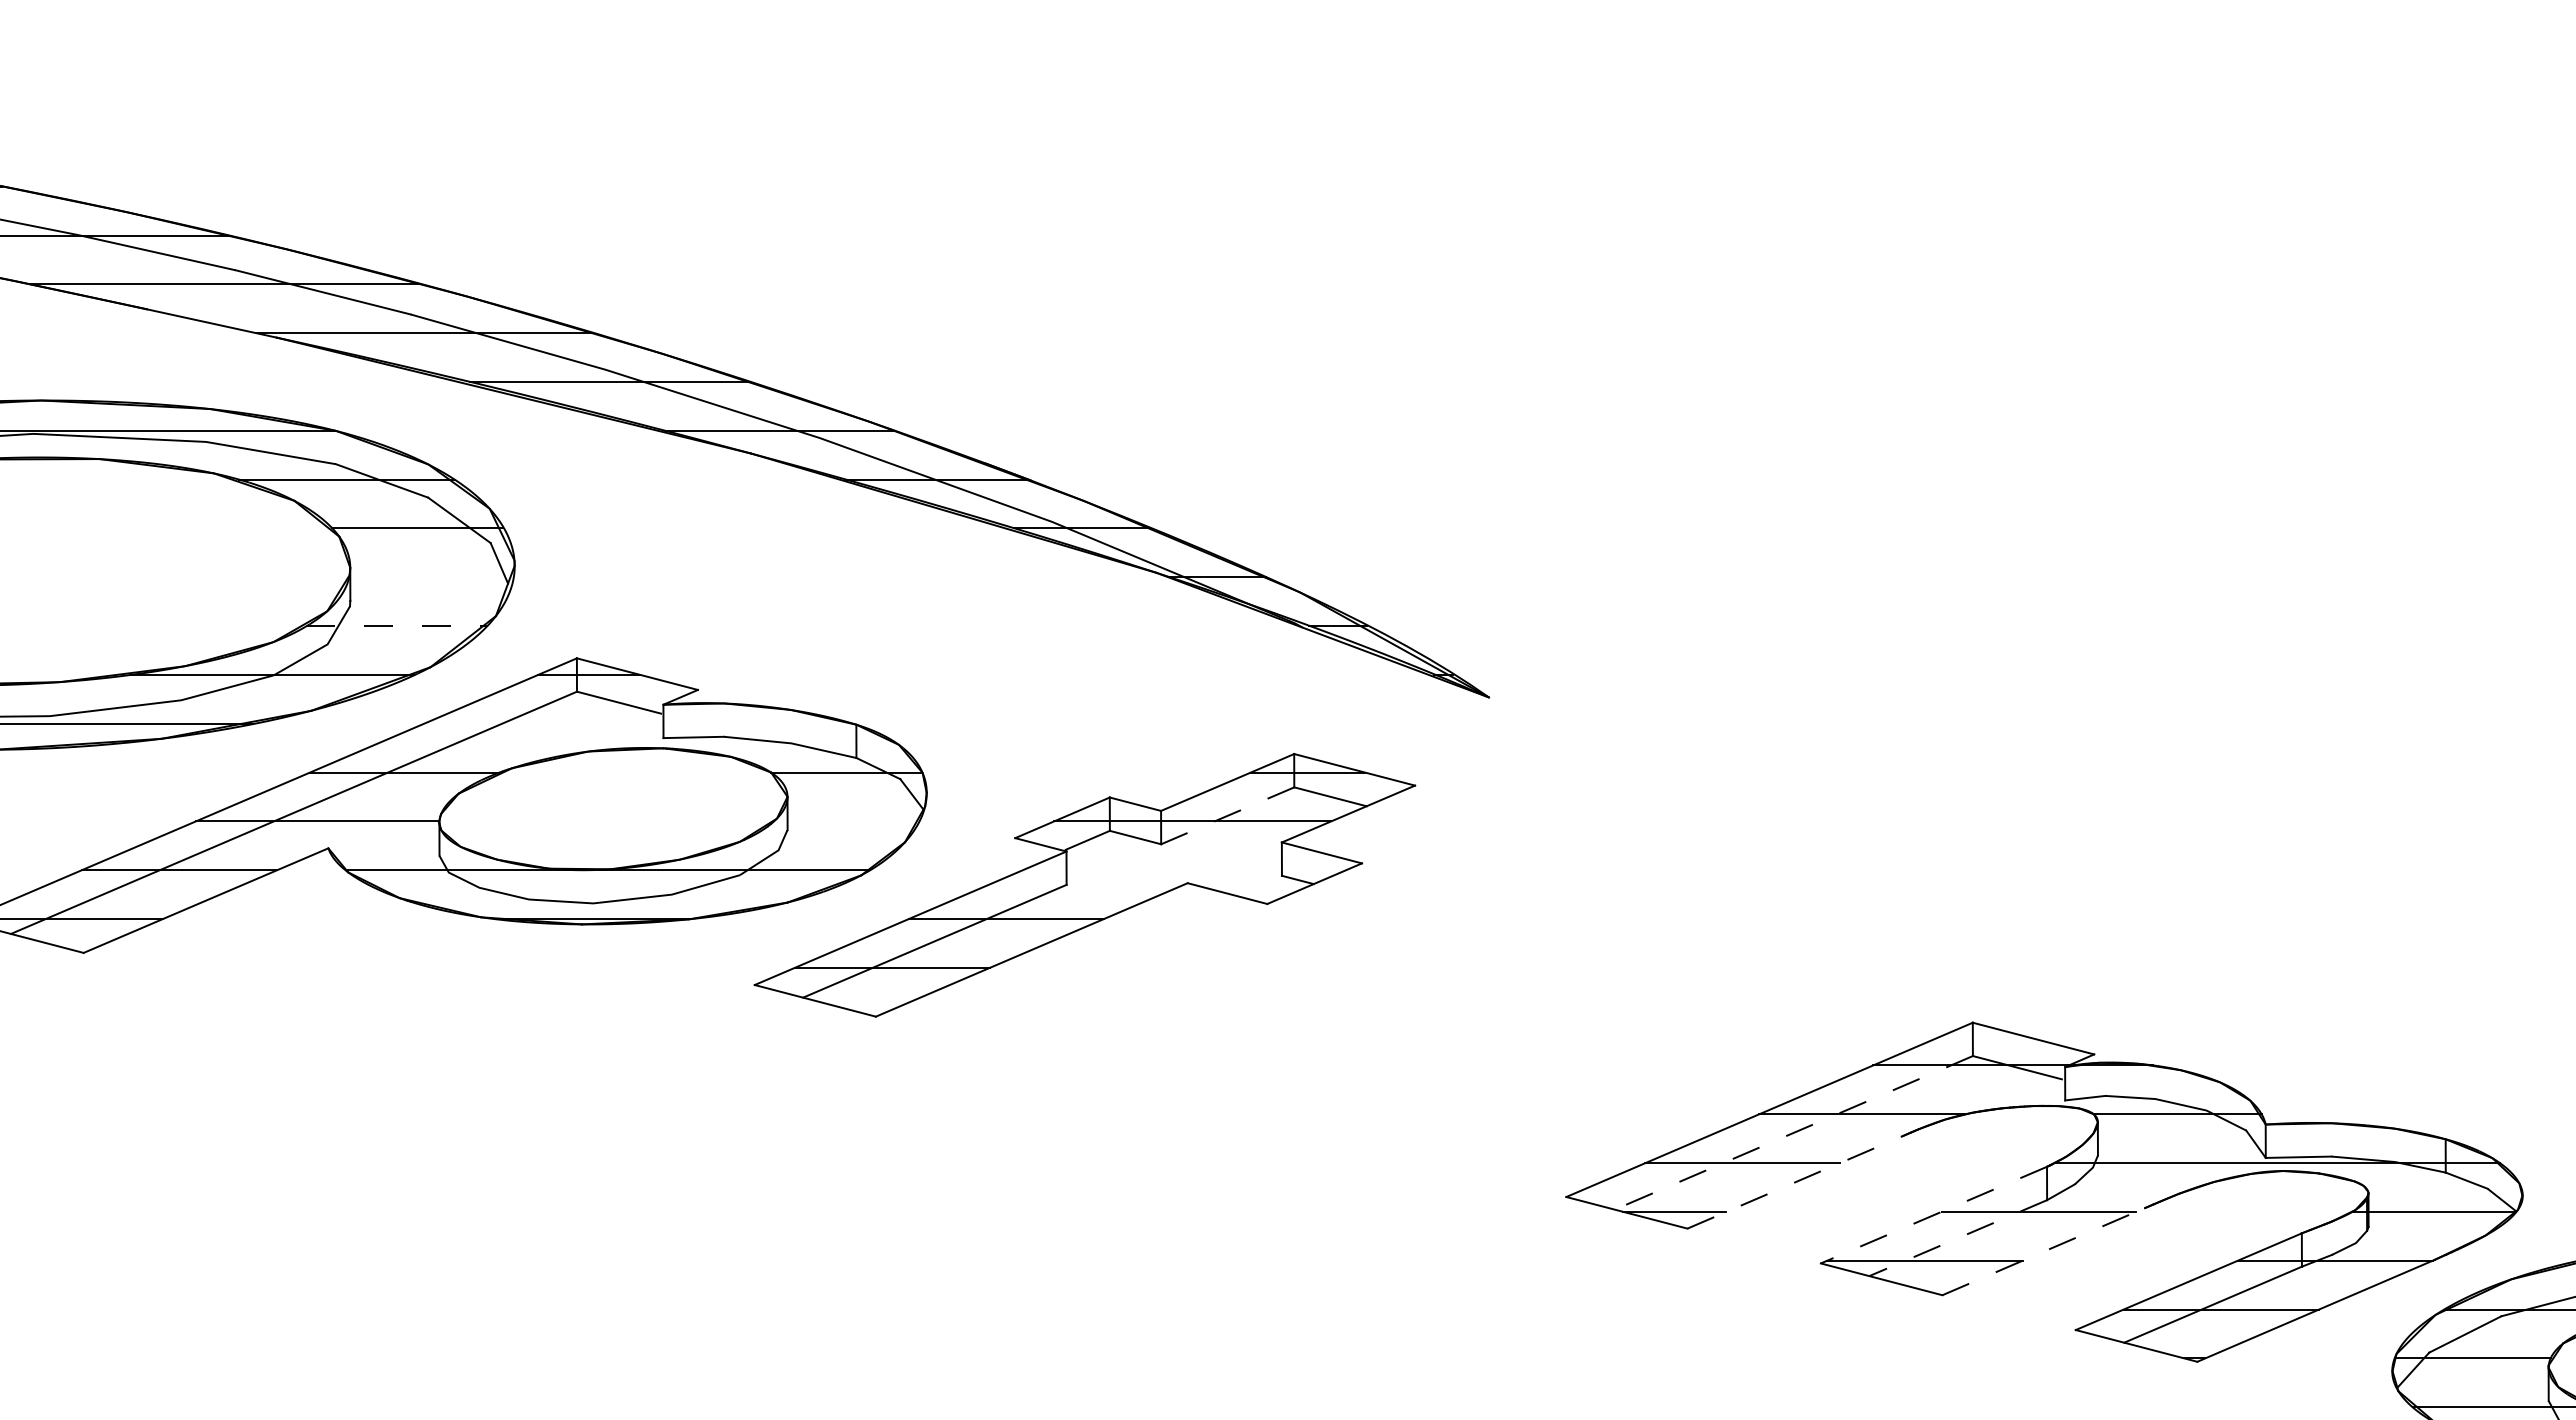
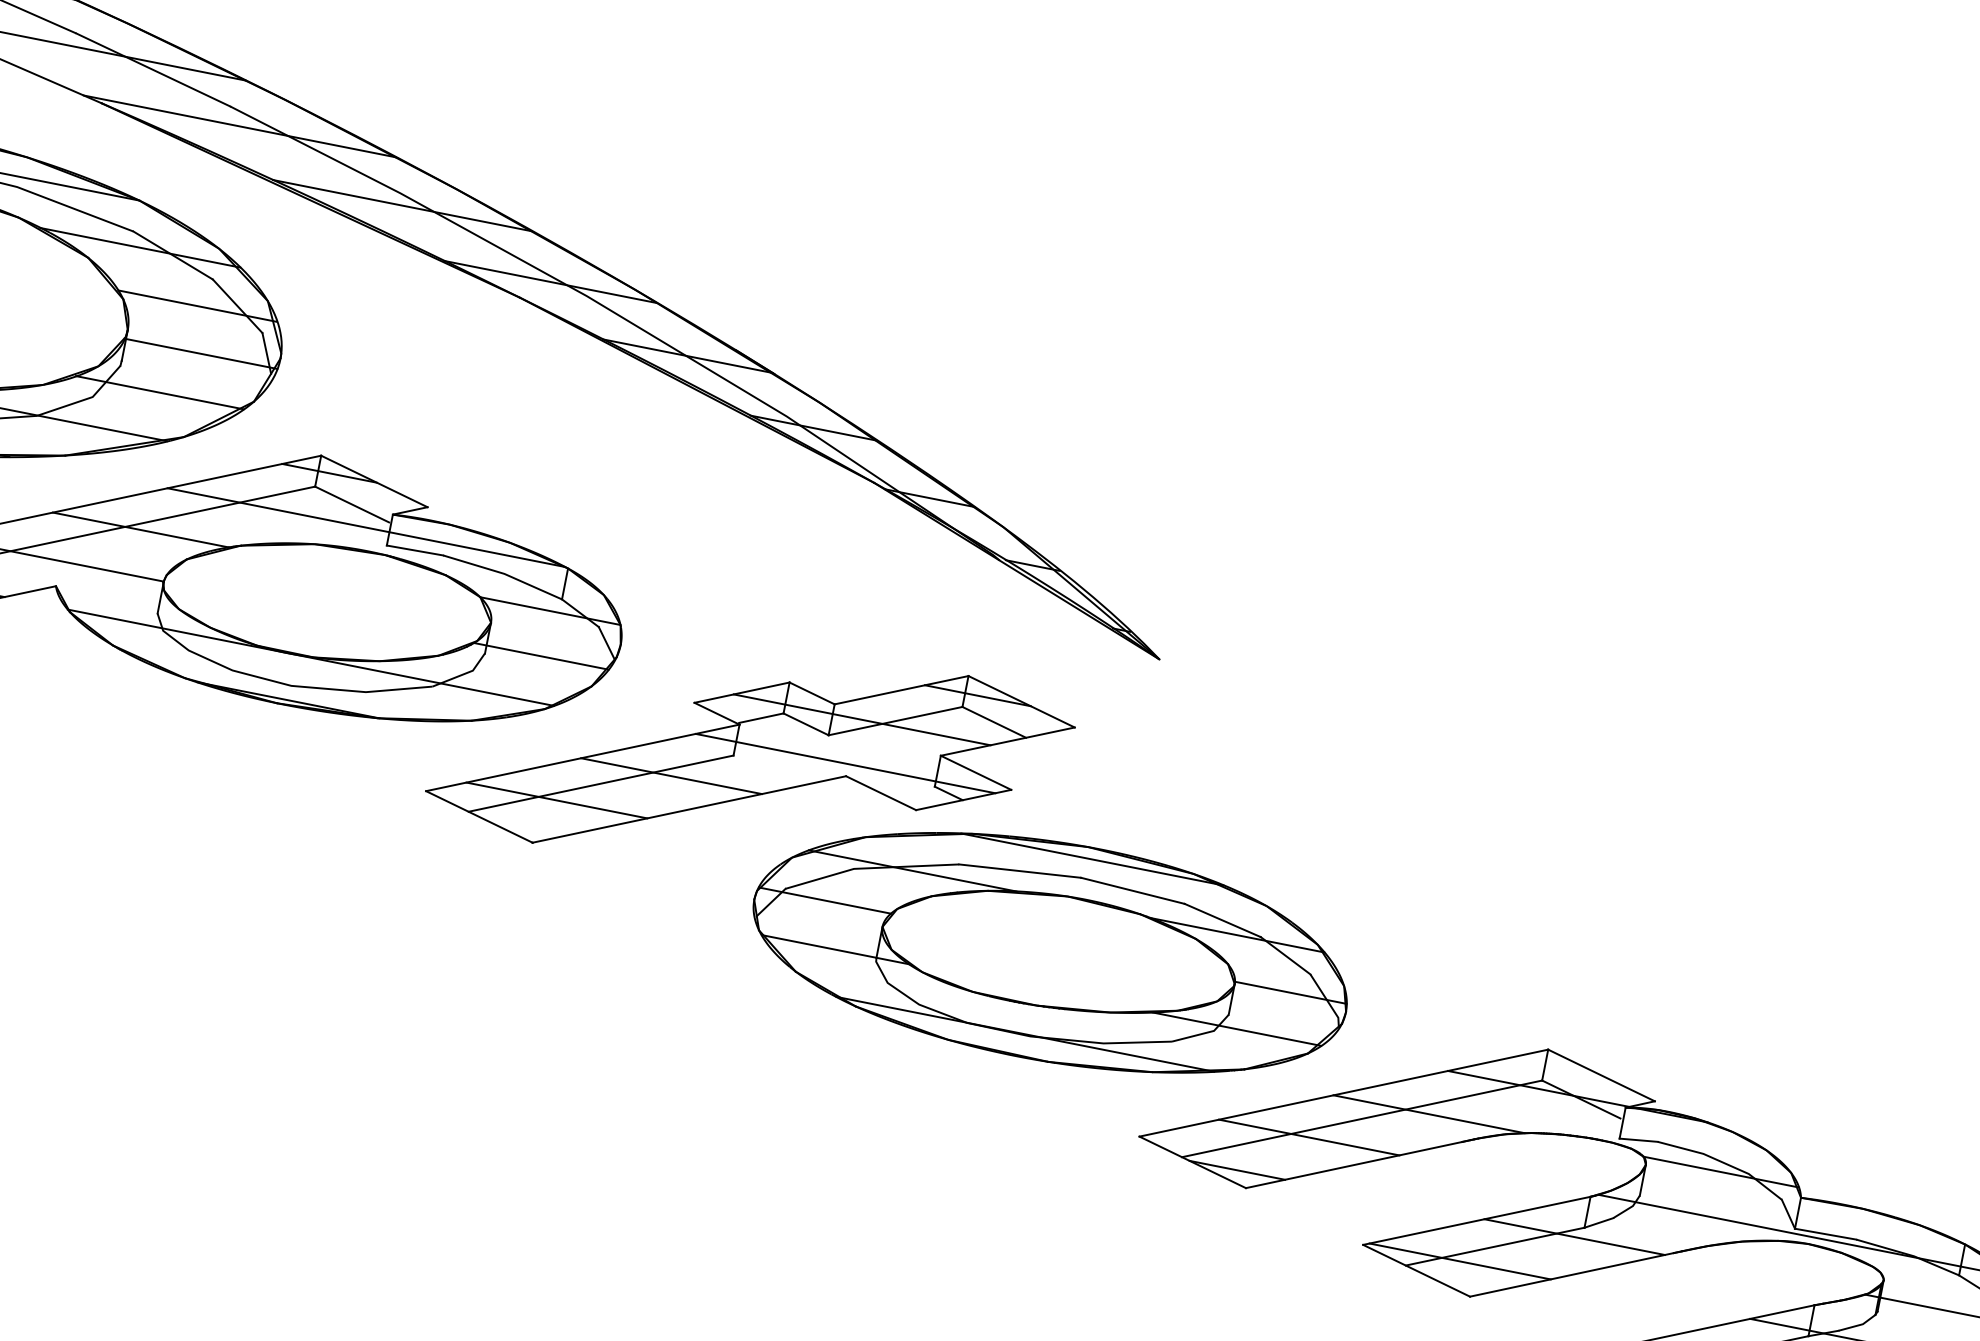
line: (430, 577) -> (200, 353), added
line: (396, 626) -> (159, 393), dashed -> solid
line: (638, 723) -> (366, 527), added
line: (1227, 816) -> (895, 721), dashed -> solid
line: (846, 821) -> (541, 656), added
line: (1184, 870) -> (845, 763), added
part: (1436, 1022) -> (1051, 951), added
line: (1793, 1132) -> (1361, 1118), dashed -> solid
line: (1795, 1182) -> (1354, 1165), dashed -> solid
line: (1933, 1215) -> (1476, 1221), dashed -> solid
line: (1958, 1238) -> (1495, 1247), dashed -> solid
line: (2044, 1251) -> (1572, 1274), dashed -> solid

